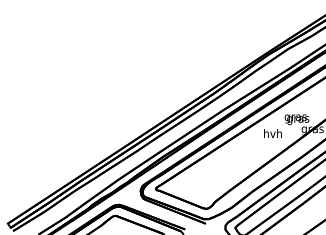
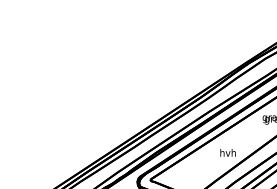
text: (272, 133) -> (227, 152), moved

